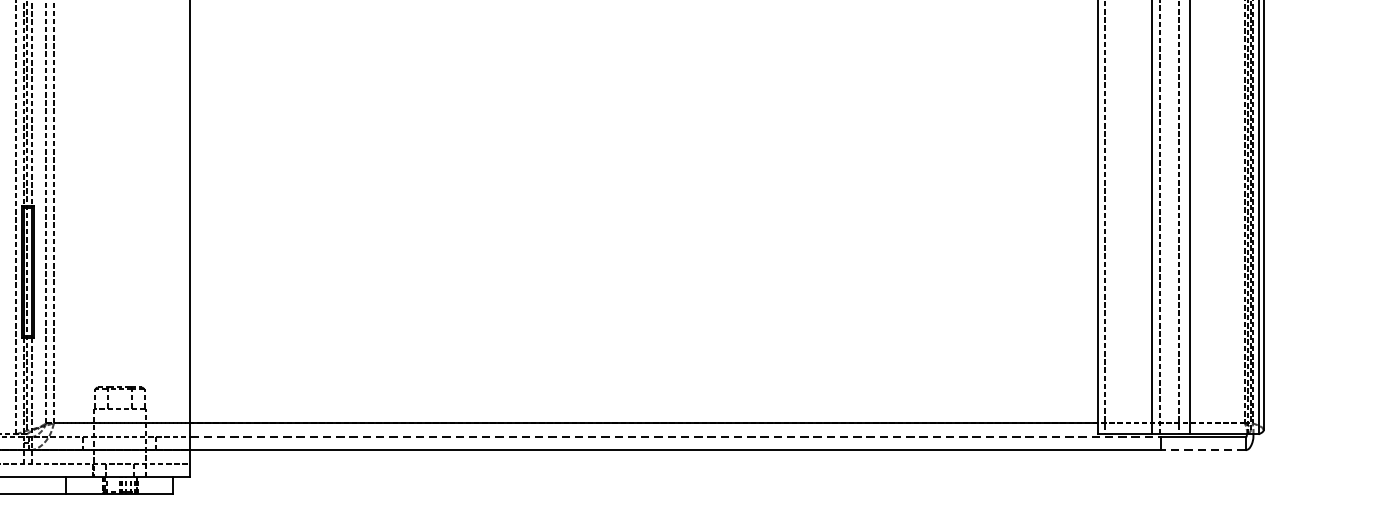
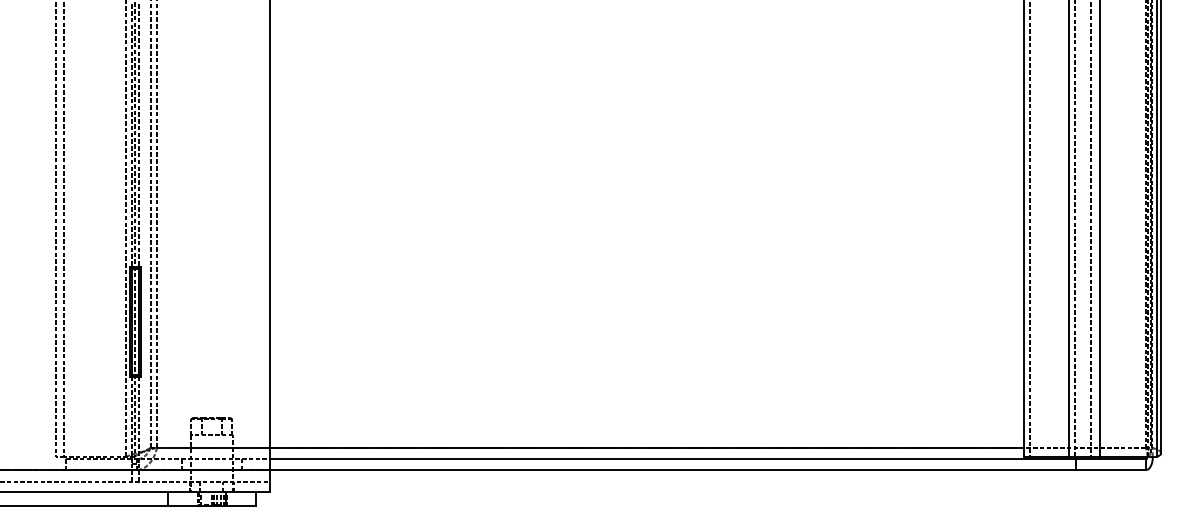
line: (676, 437) -> (673, 459), dashed -> solid
line: (1202, 450) -> (1110, 470), dashed -> solid

